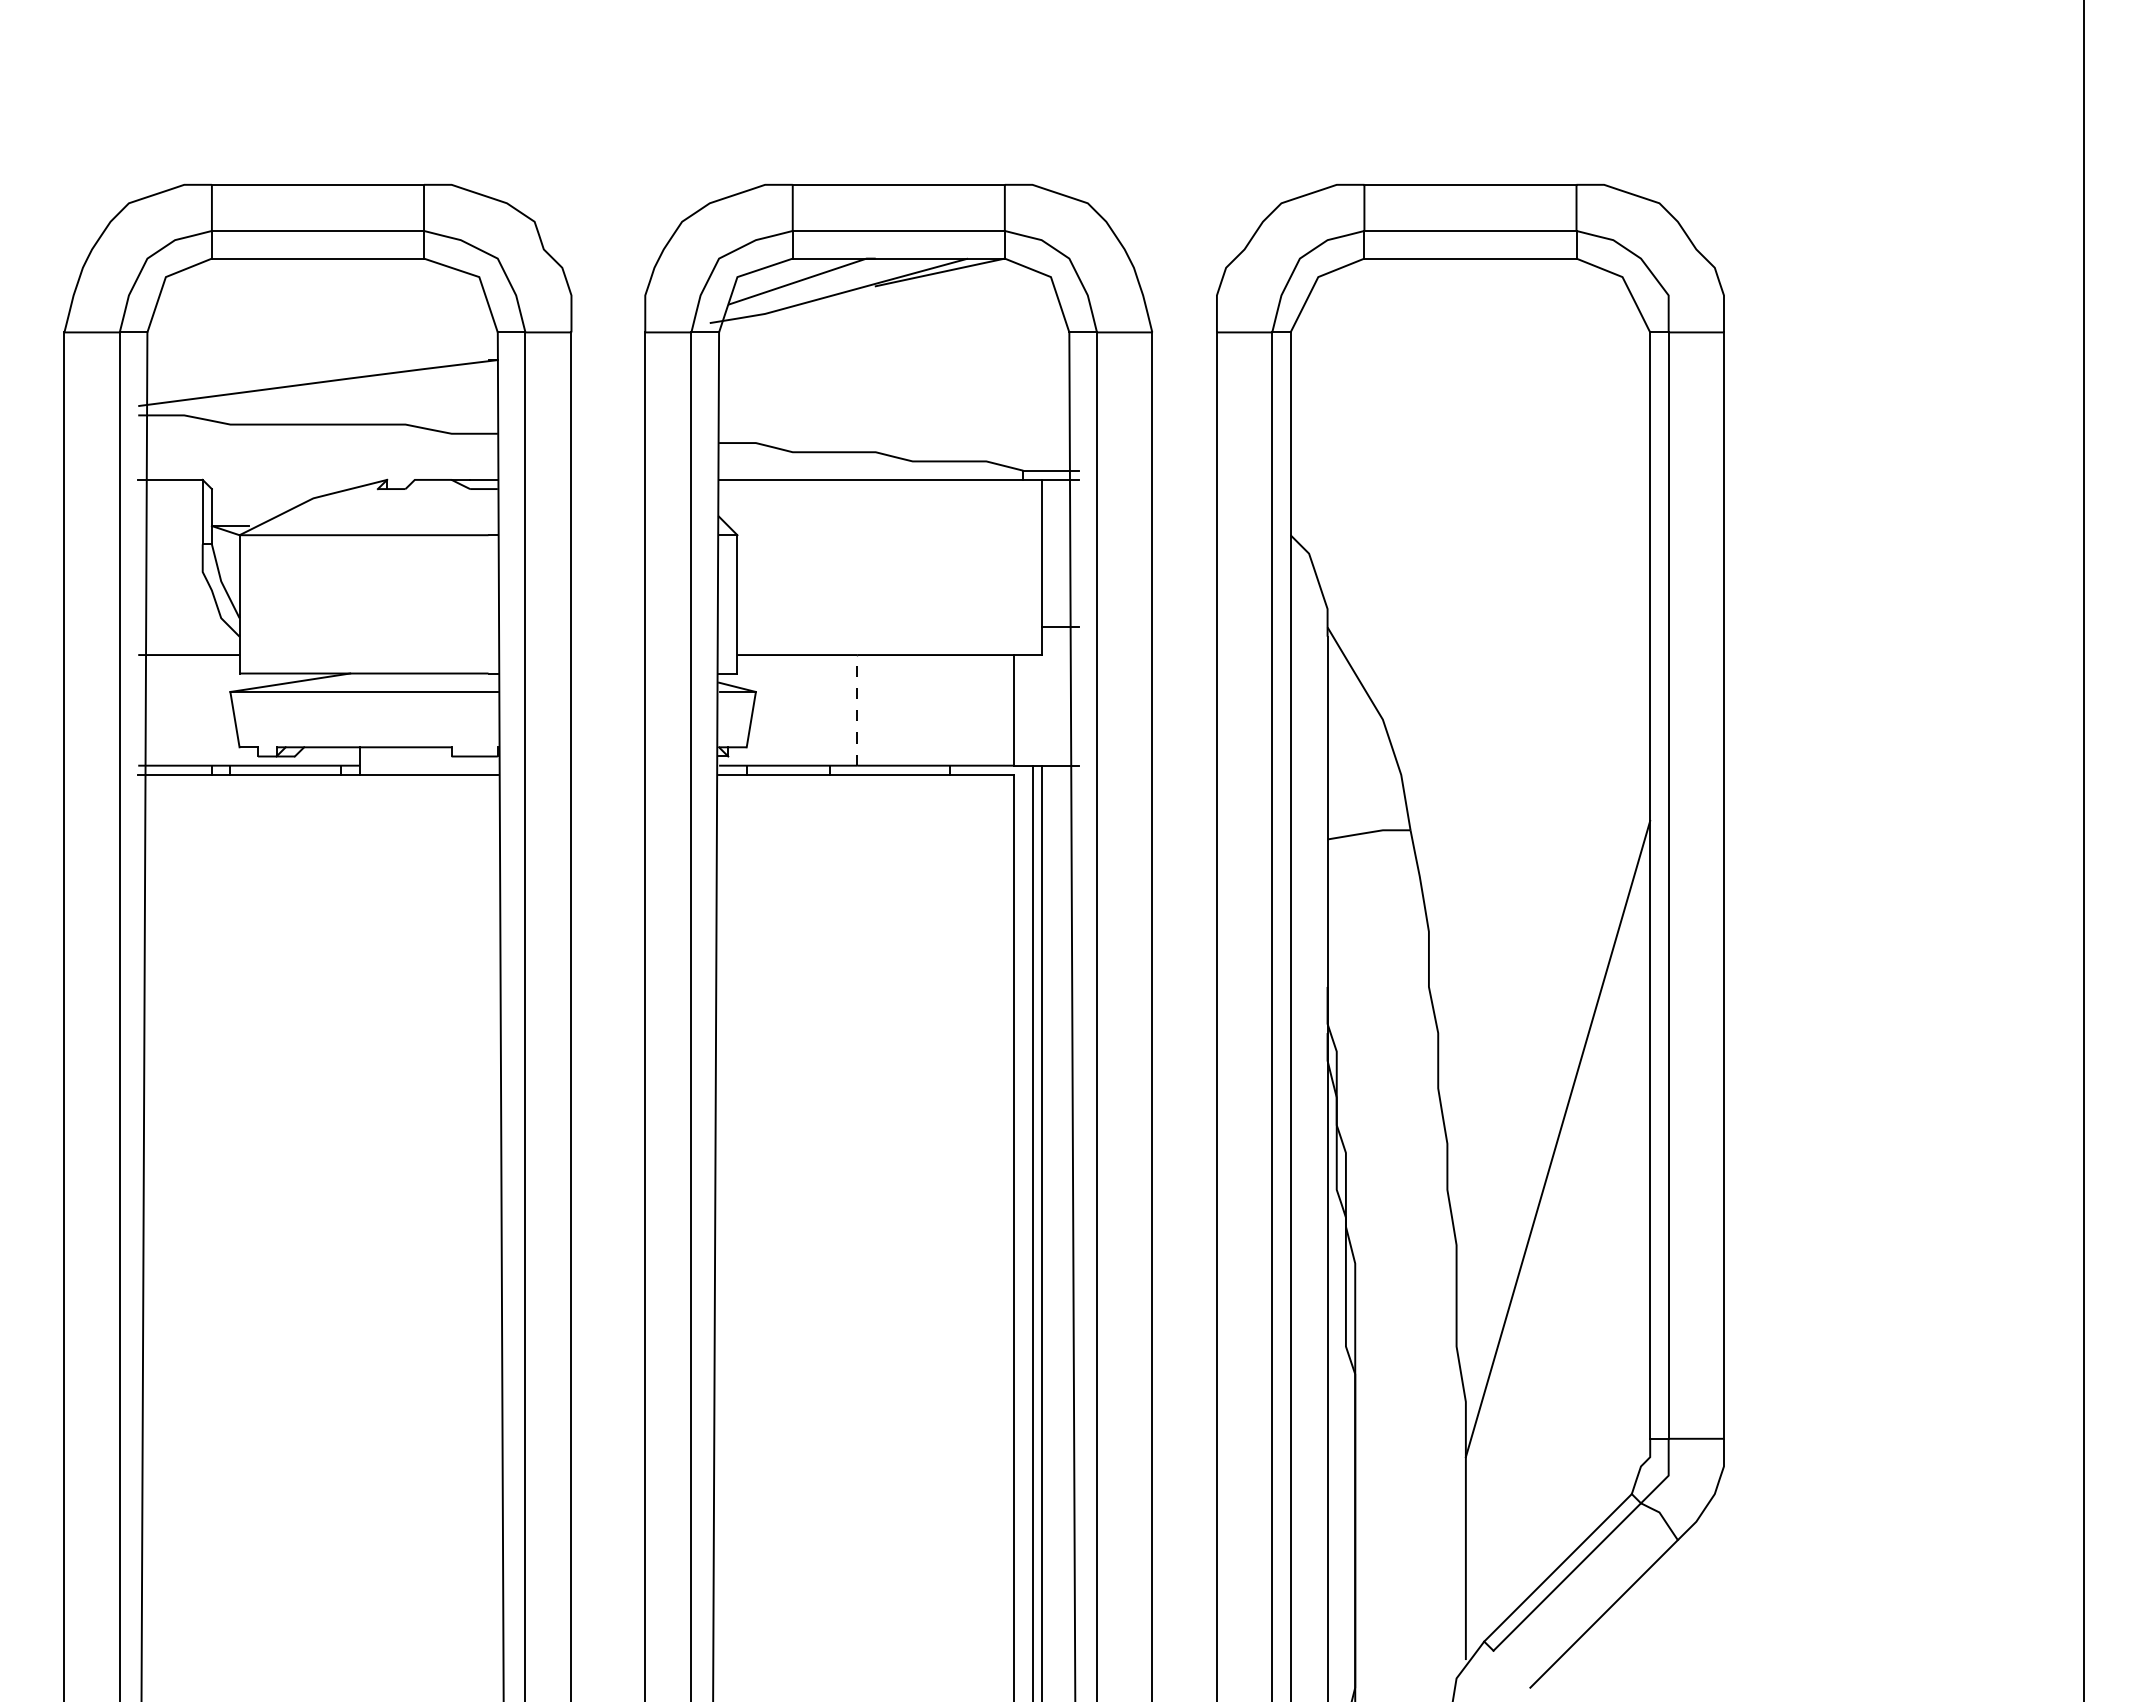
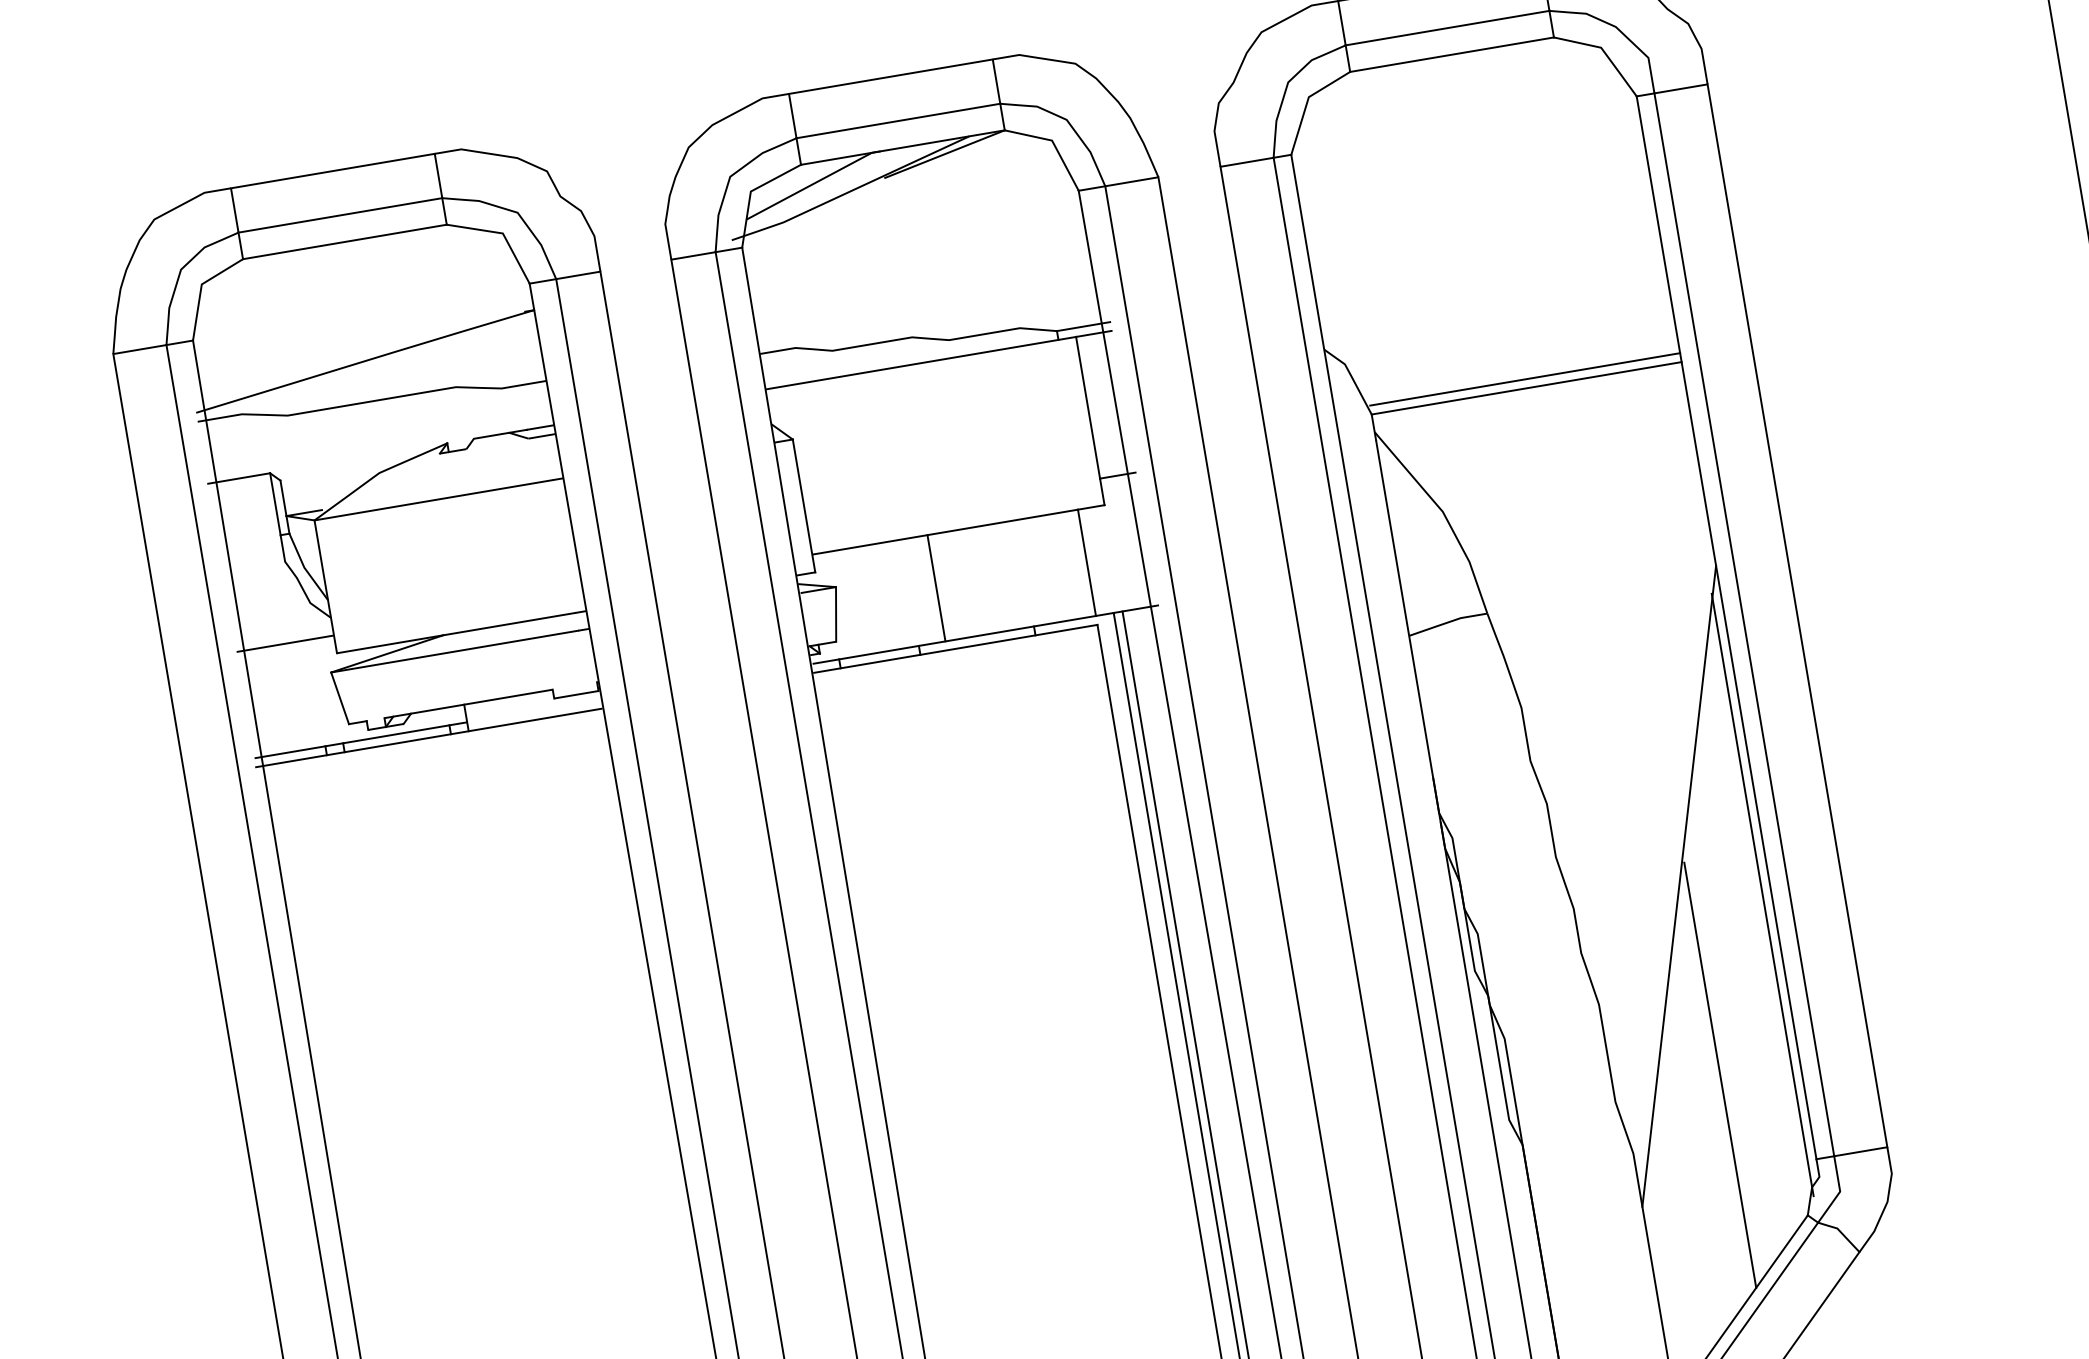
line: (1488, 599) -> (1524, 379), added
line: (1488, 609) -> (1526, 388), added
line: (857, 709) -> (936, 587), dashed -> solid
line: (1641, 1161) -> (1763, 894), added
line: (1567, 1337) -> (1720, 1075), added

